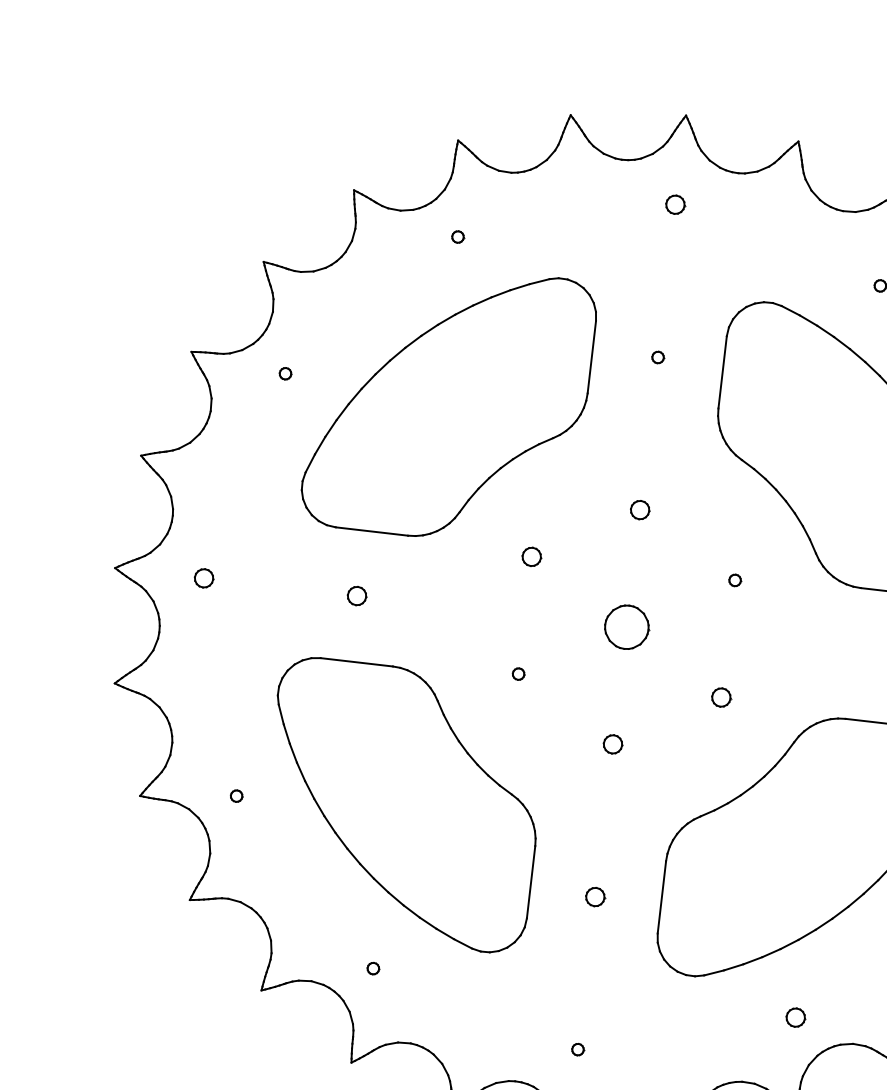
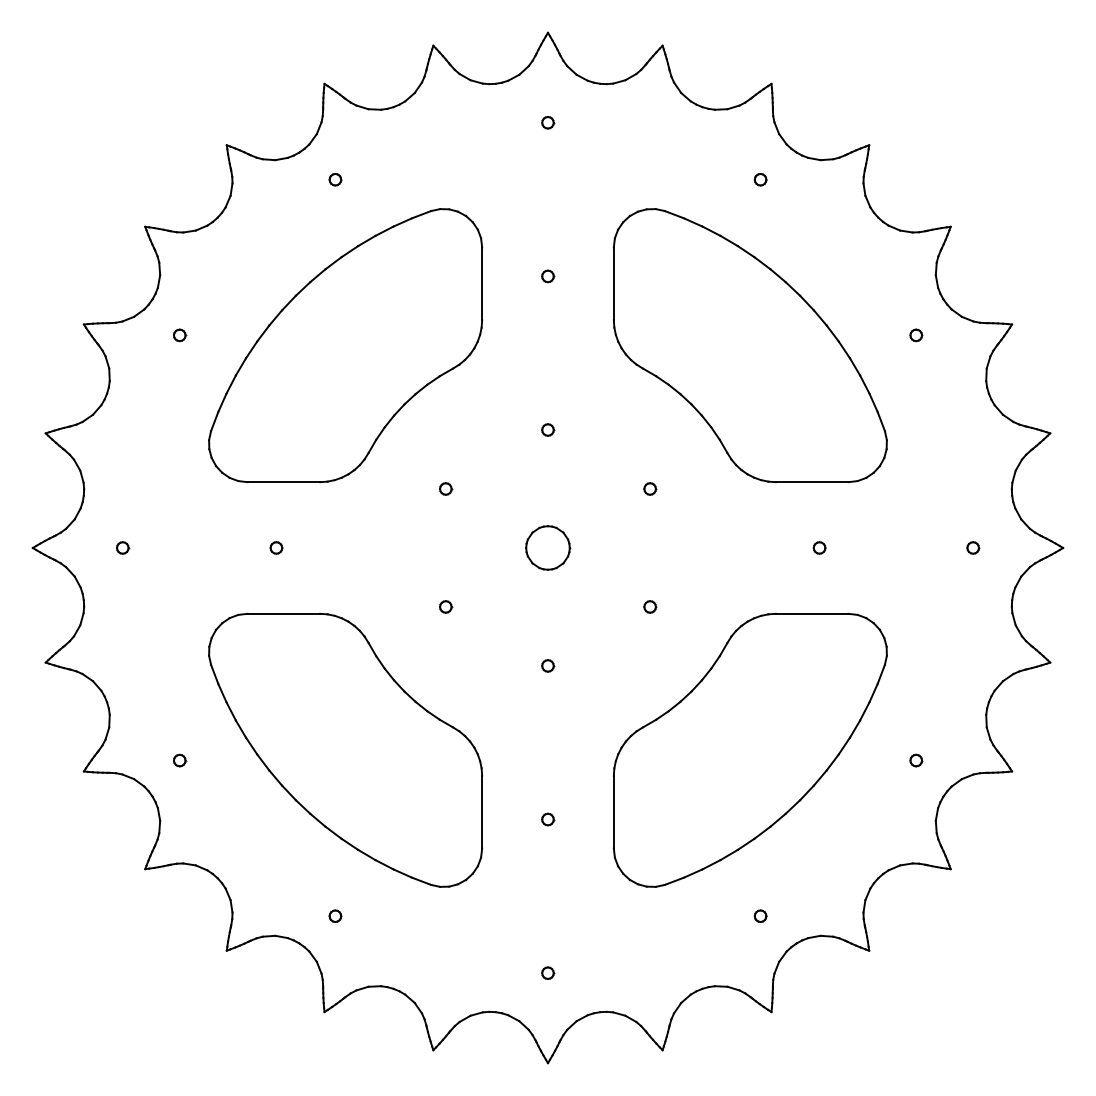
part: (676, 204) -> (548, 122), size x0.62
part: (640, 509) -> (548, 429), size x0.62
part: (532, 556) -> (446, 488), size x0.62
part: (205, 578) -> (123, 547), size x0.62
part: (357, 595) -> (276, 547), size x0.62
part: (721, 697) -> (650, 606), size x0.62
part: (613, 744) -> (548, 665), size x0.62
part: (596, 897) -> (548, 819), size x0.62
part: (795, 1016) -> (760, 915), size x0.62

